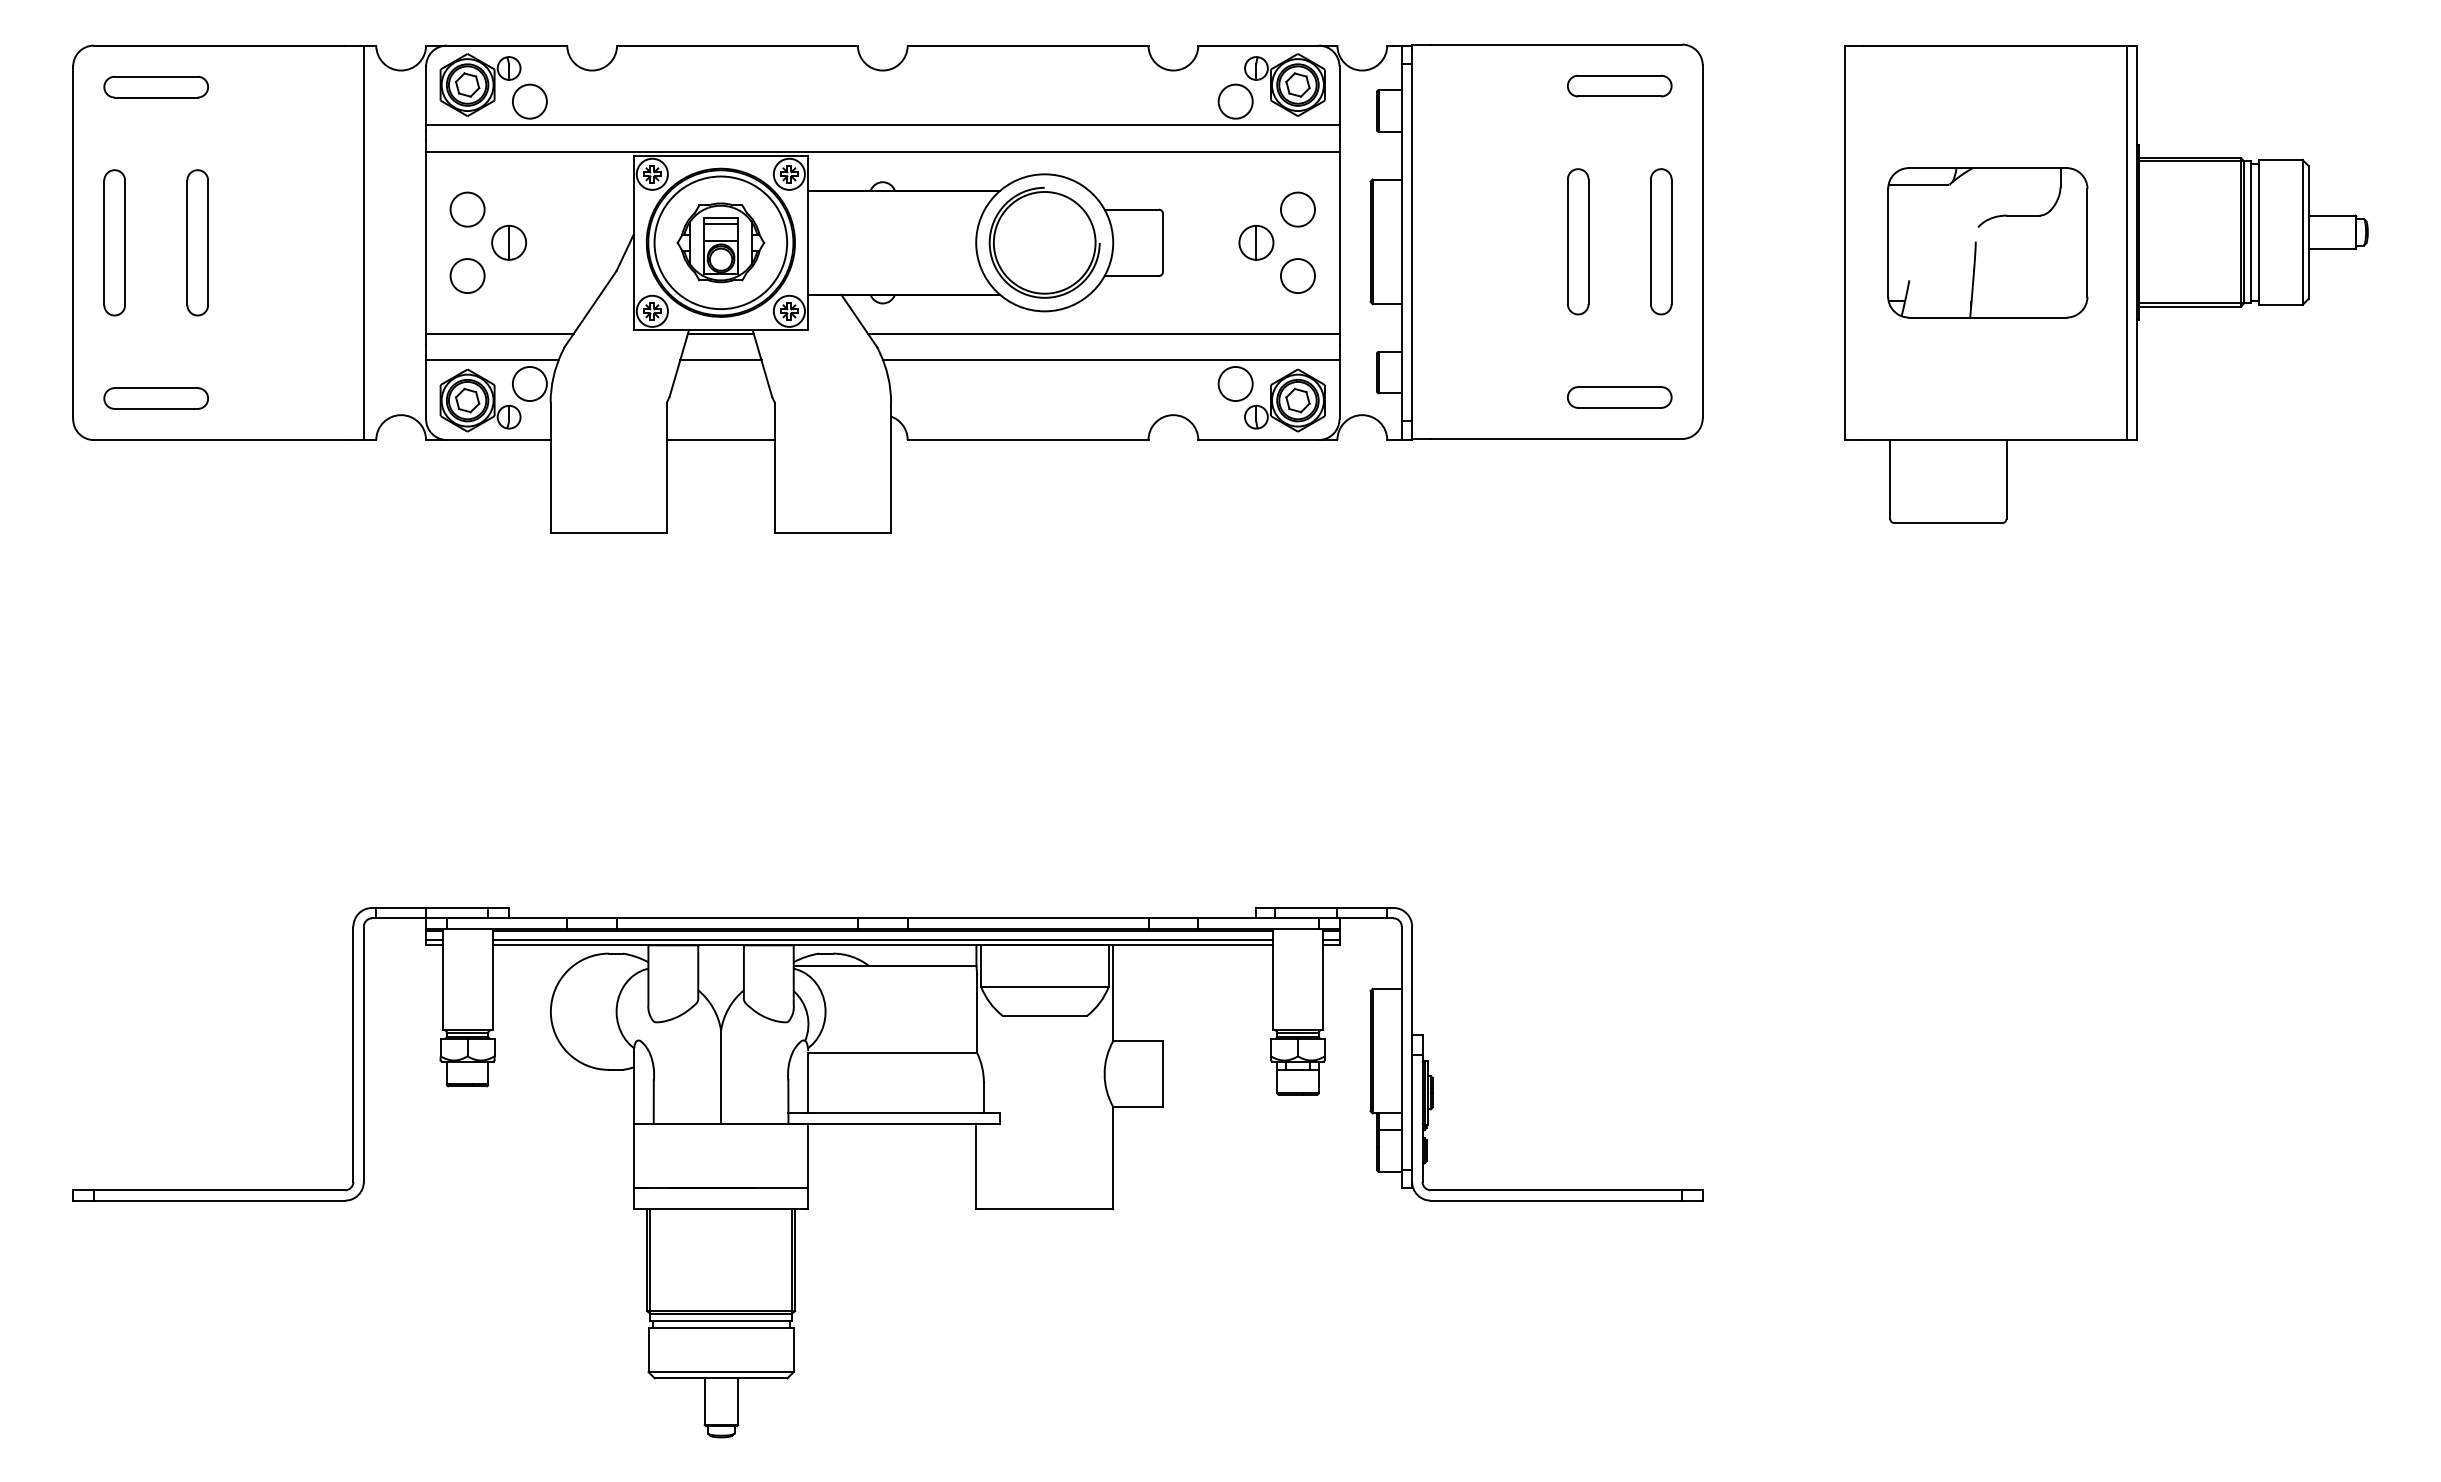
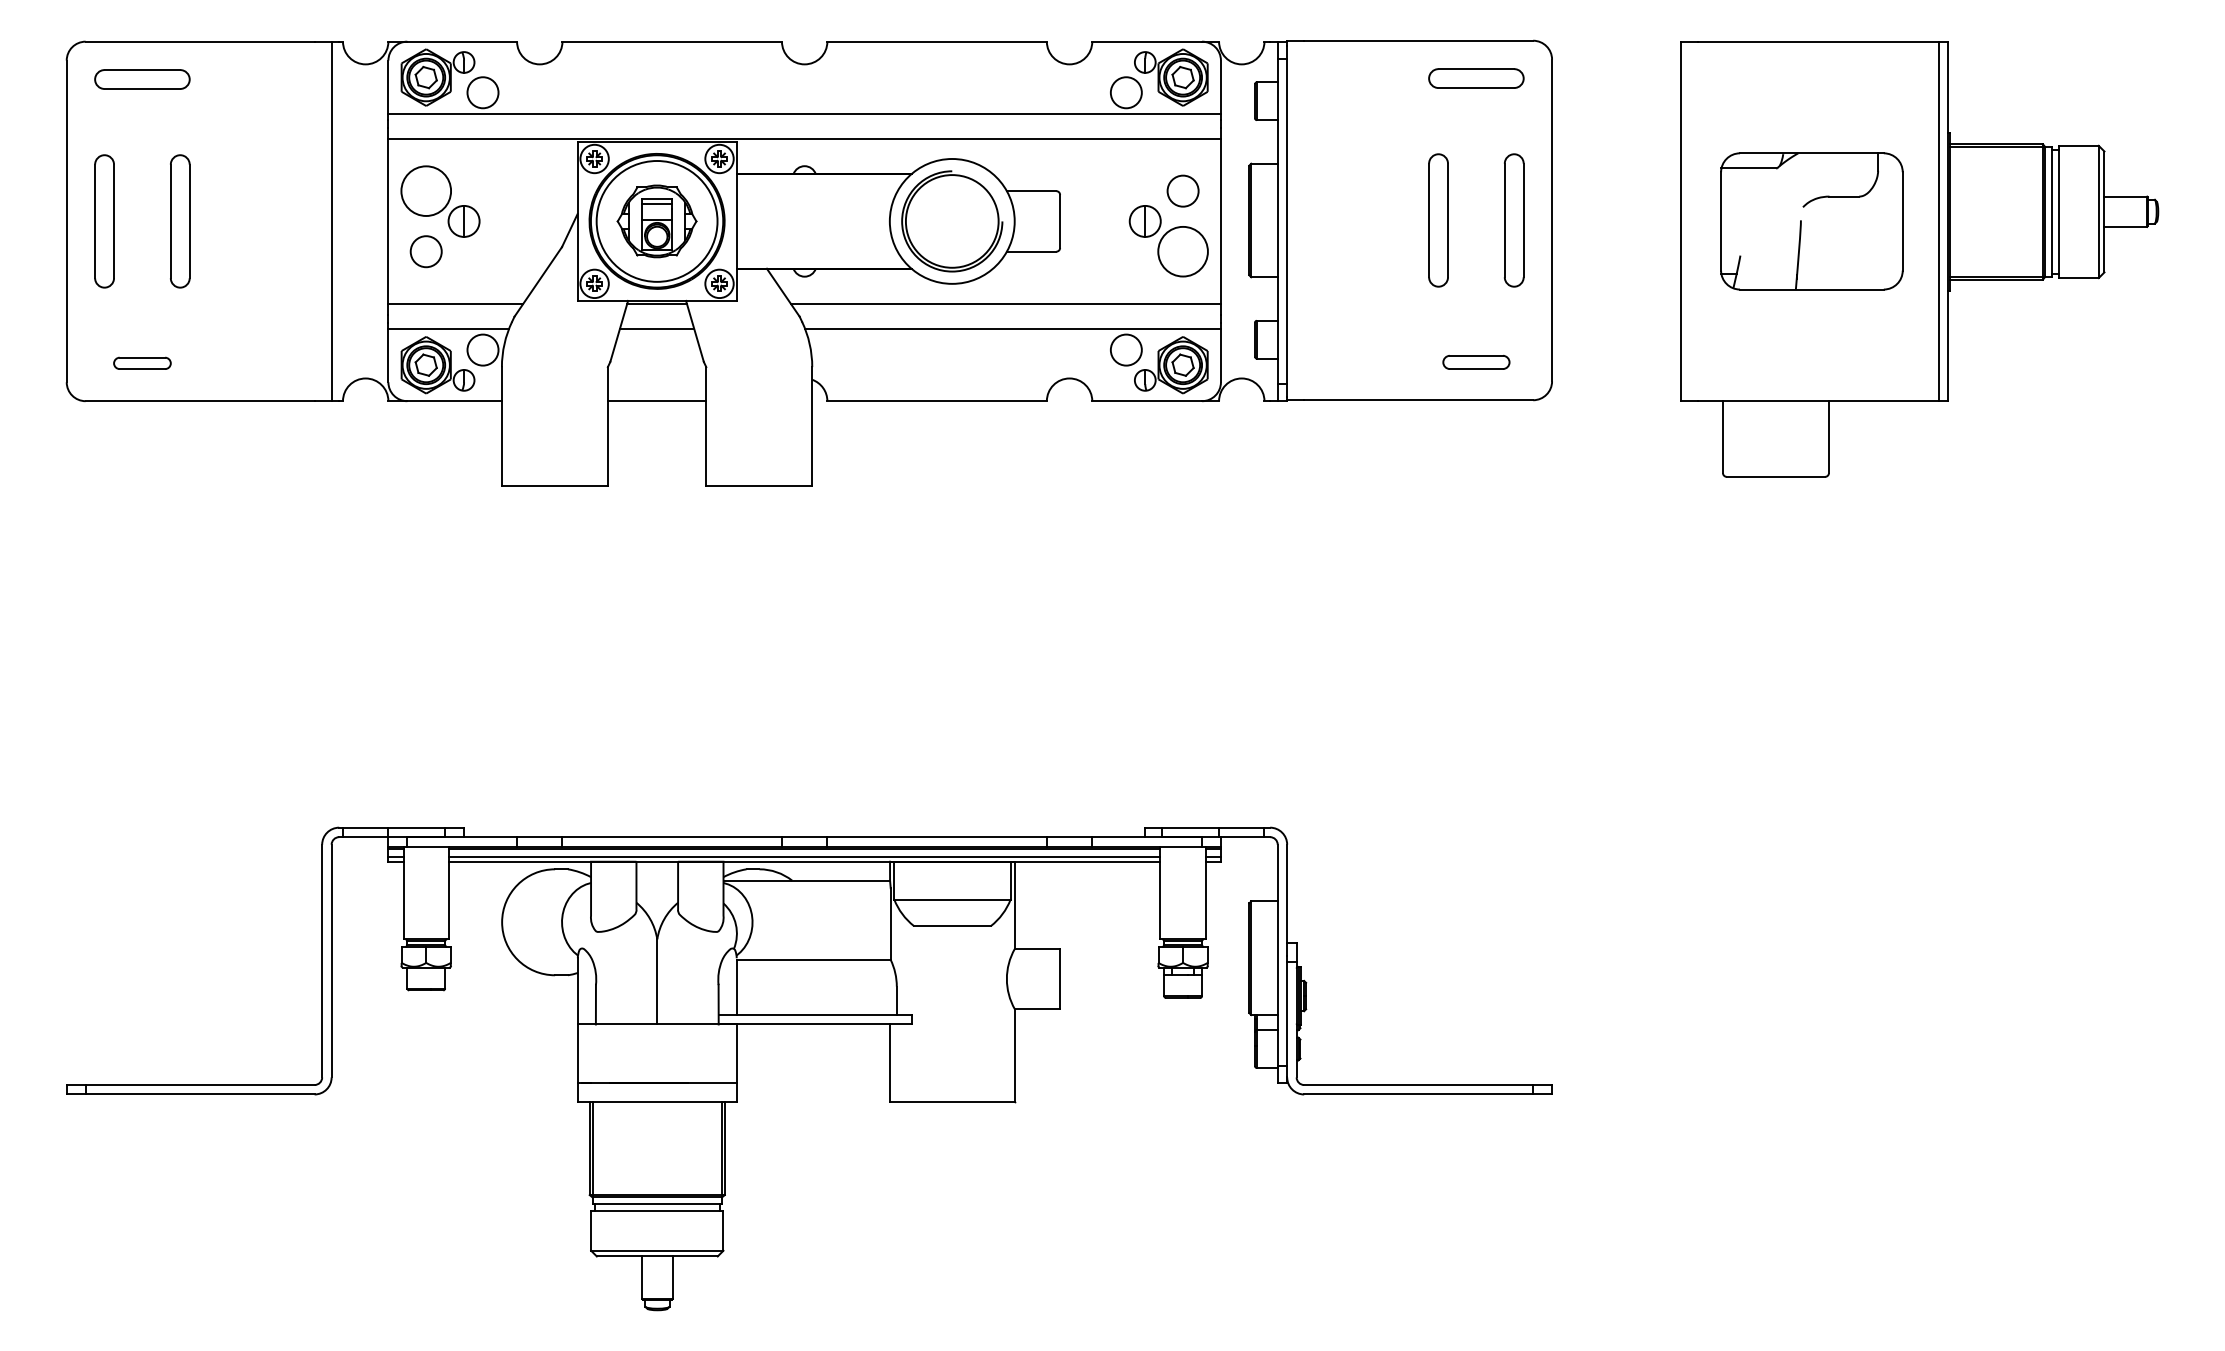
circle: (466, 208) -> (425, 190), size x1.6
circle: (1297, 275) -> (1182, 251), size x1.6
part: (1619, 397) -> (1476, 362), size x0.7
part: (156, 398) -> (142, 363), size x0.6

